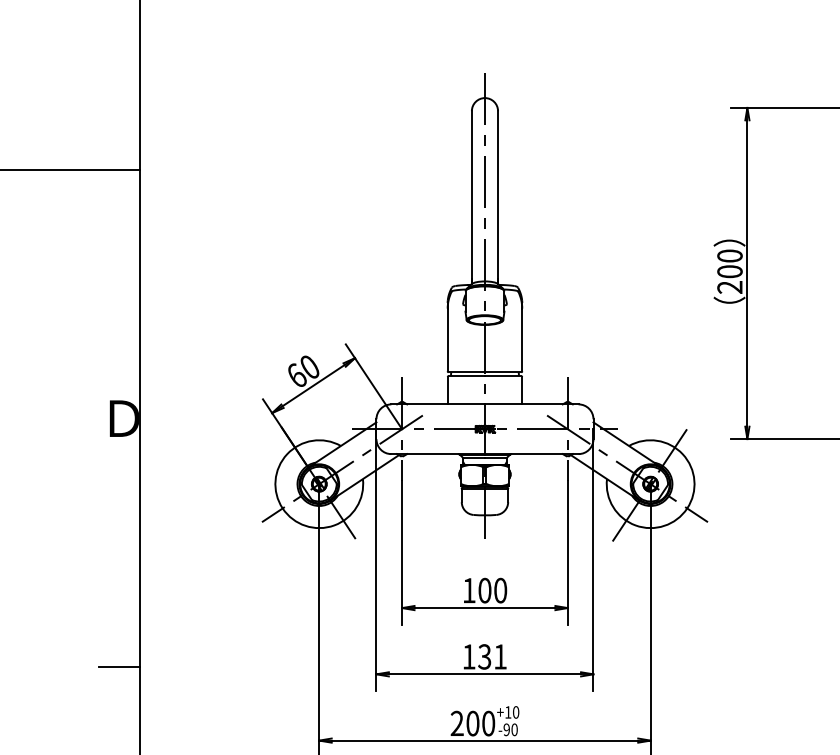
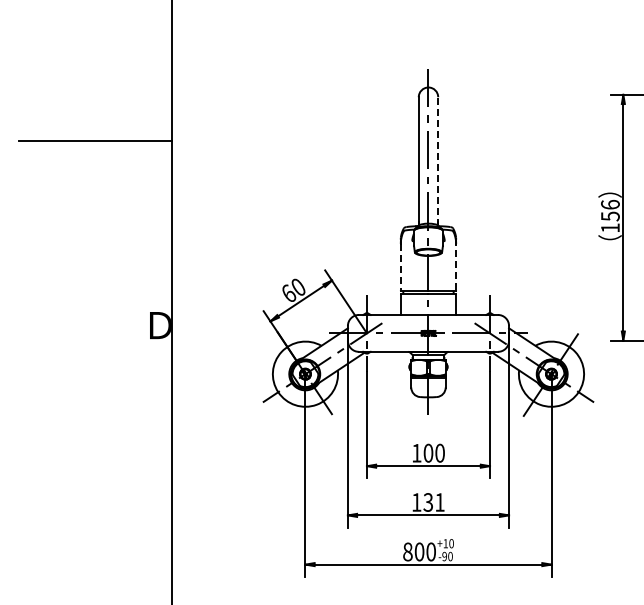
line: (498, 196) -> (438, 160), solid -> dashed
text: (730, 270) -> (610, 215), 200 -> 156
line: (522, 339) -> (456, 266), solid -> dashed
line: (447, 340) -> (400, 267), solid -> dashed
line: (118, 667) -> (156, 510), removed
text: (456, 722) -> (407, 551), 200 -> 800

